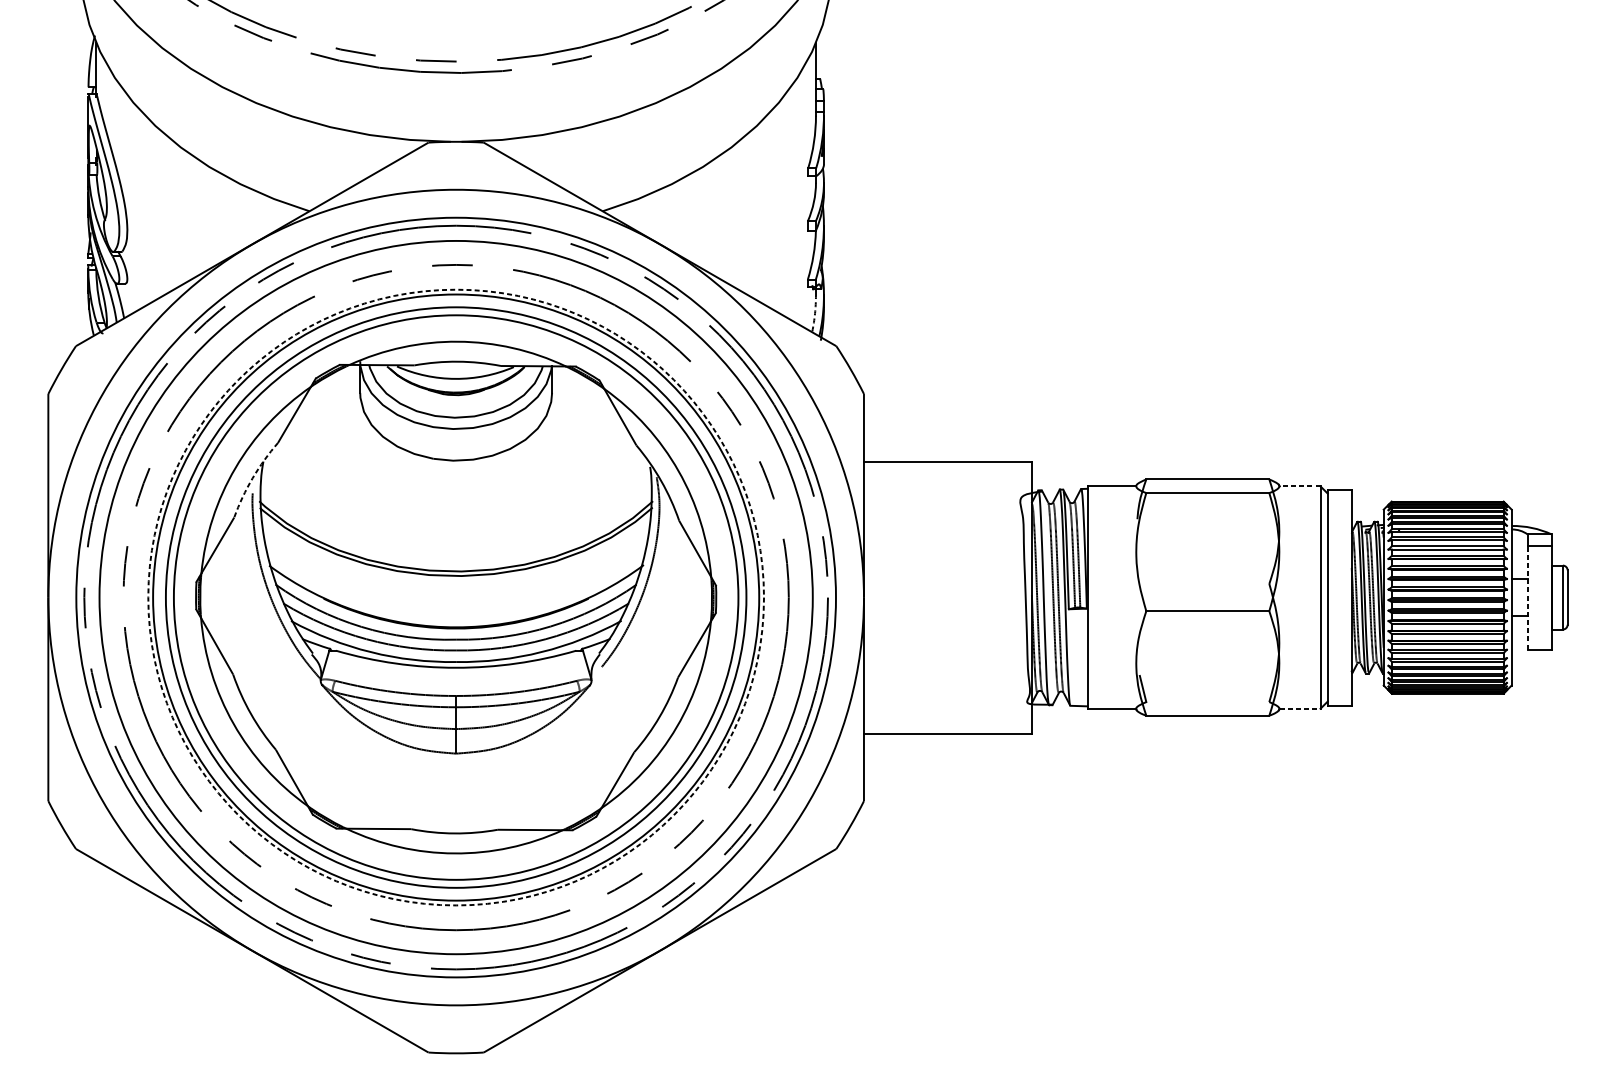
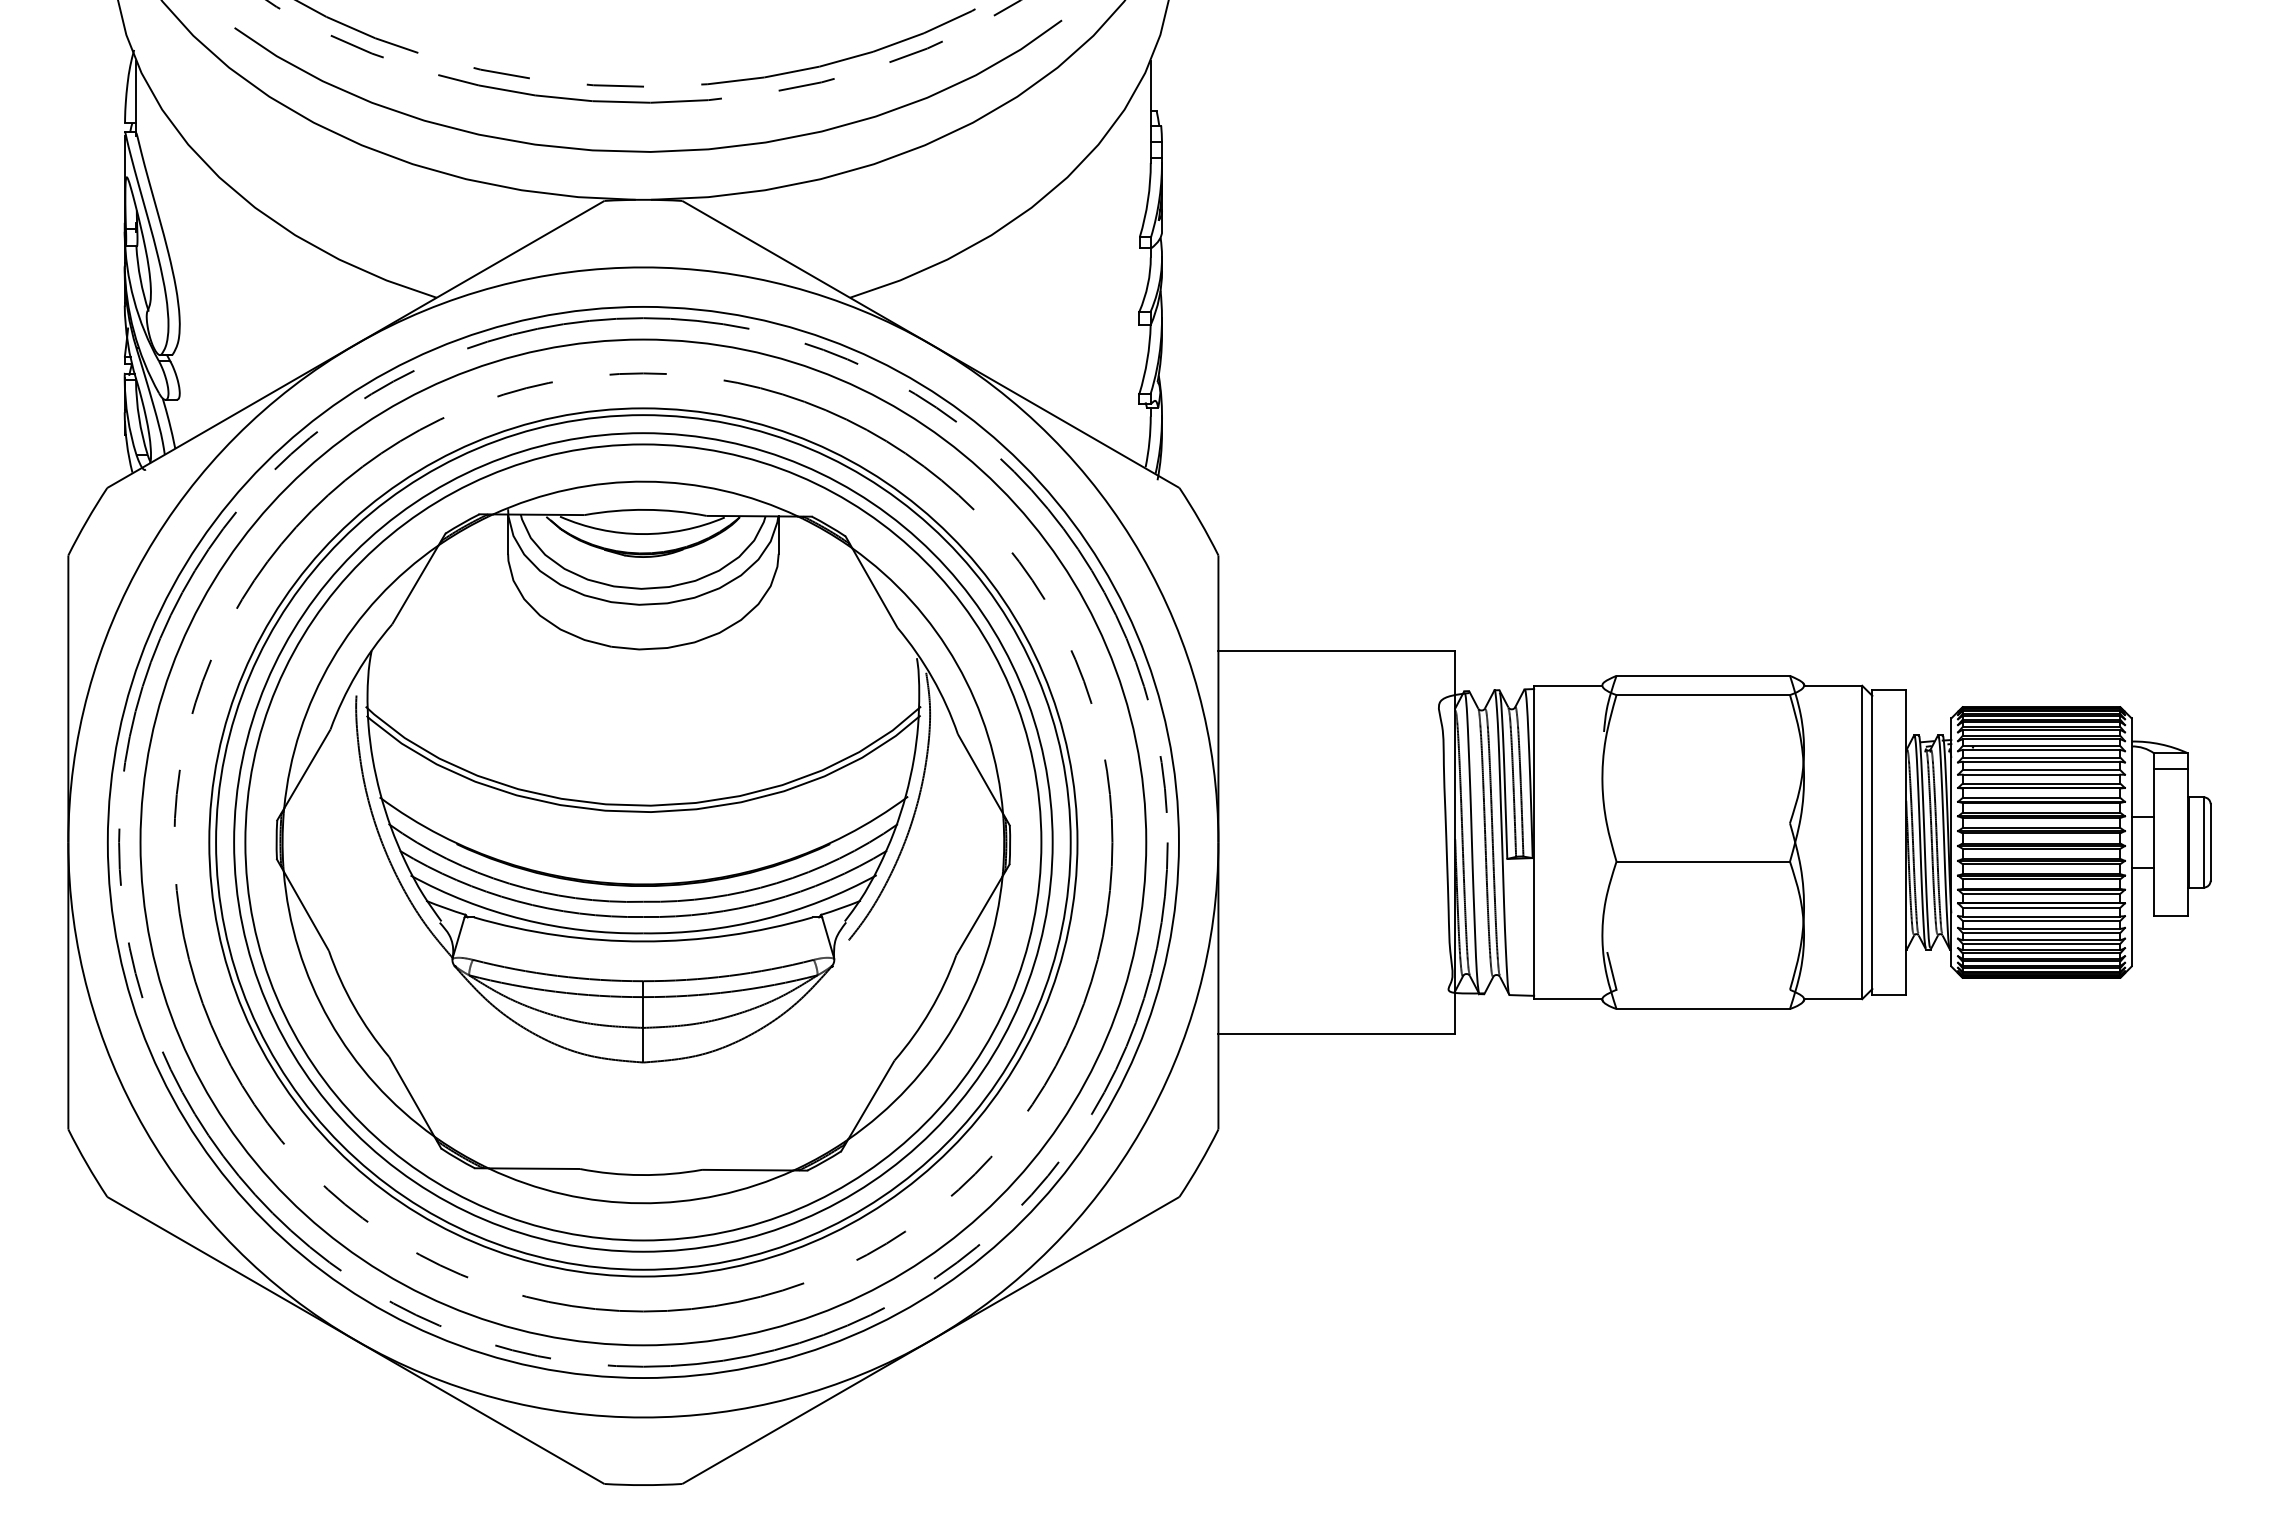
curve: (457, 106) -> (645, 150), added
arc: (815, 313) -> (1149, 441), dashed -> solid
arc: (252, 478) -> (356, 674), dashed -> solid
line: (1300, 486) -> (1833, 685), dashed -> solid
line: (1527, 596) -> (2154, 841), dashed -> solid
circle: (456, 597) -> (643, 842), dashed -> solid
line: (1300, 708) -> (1833, 999), dashed -> solid

